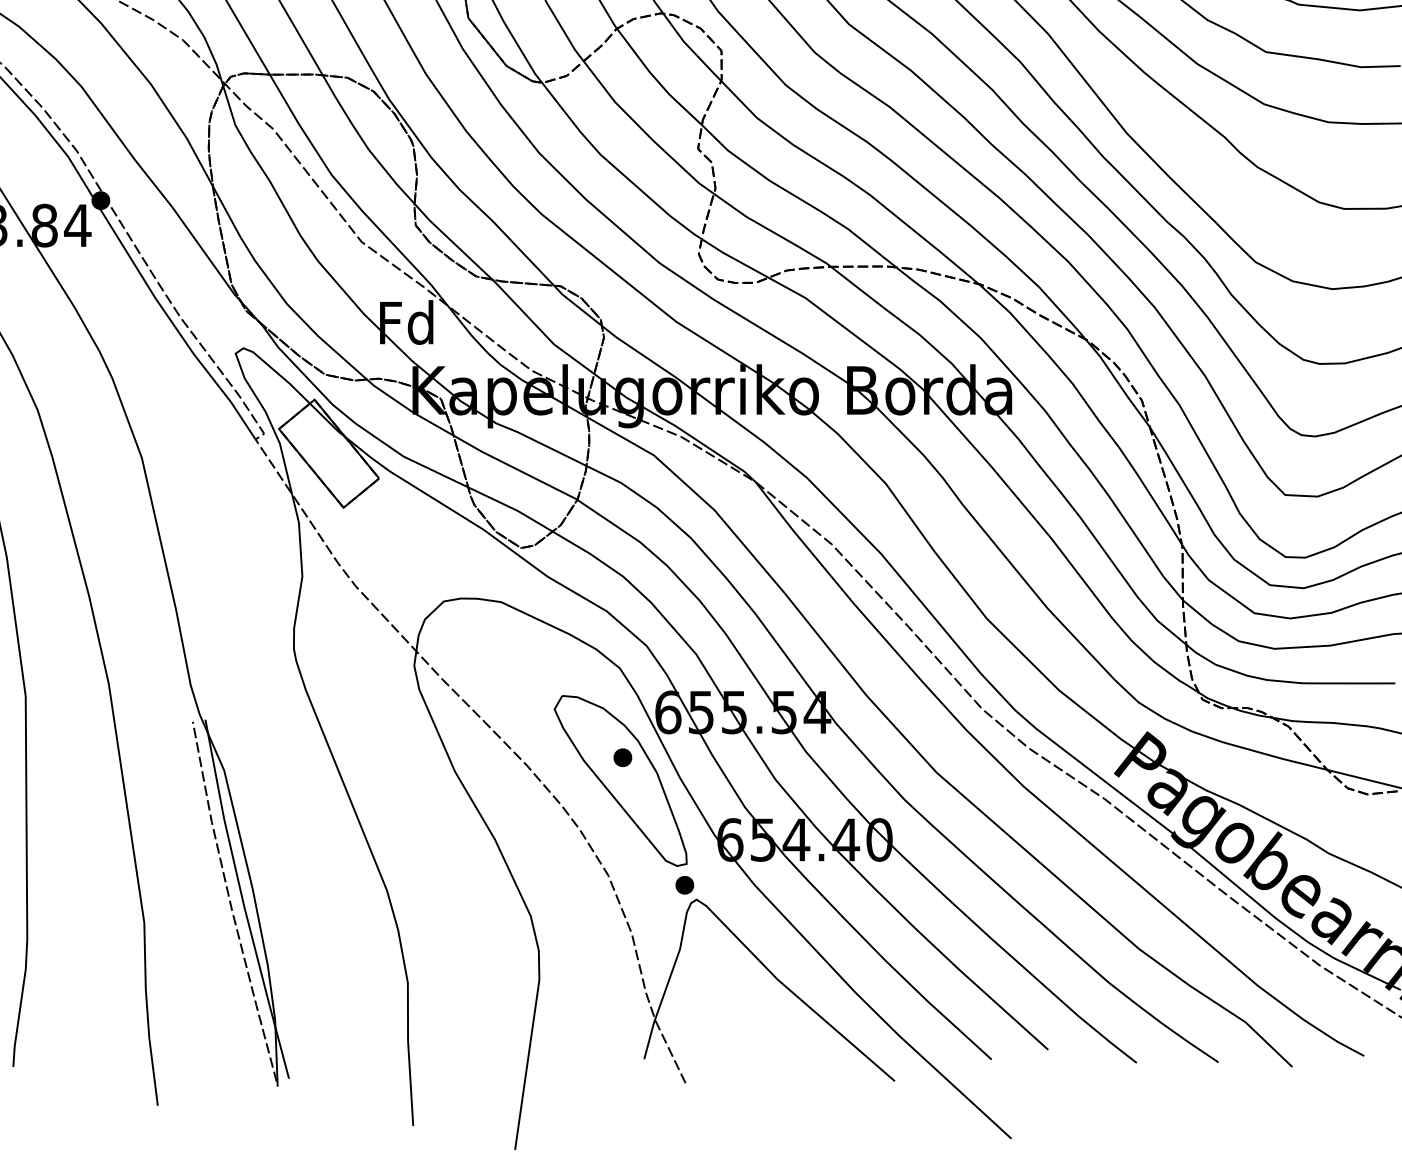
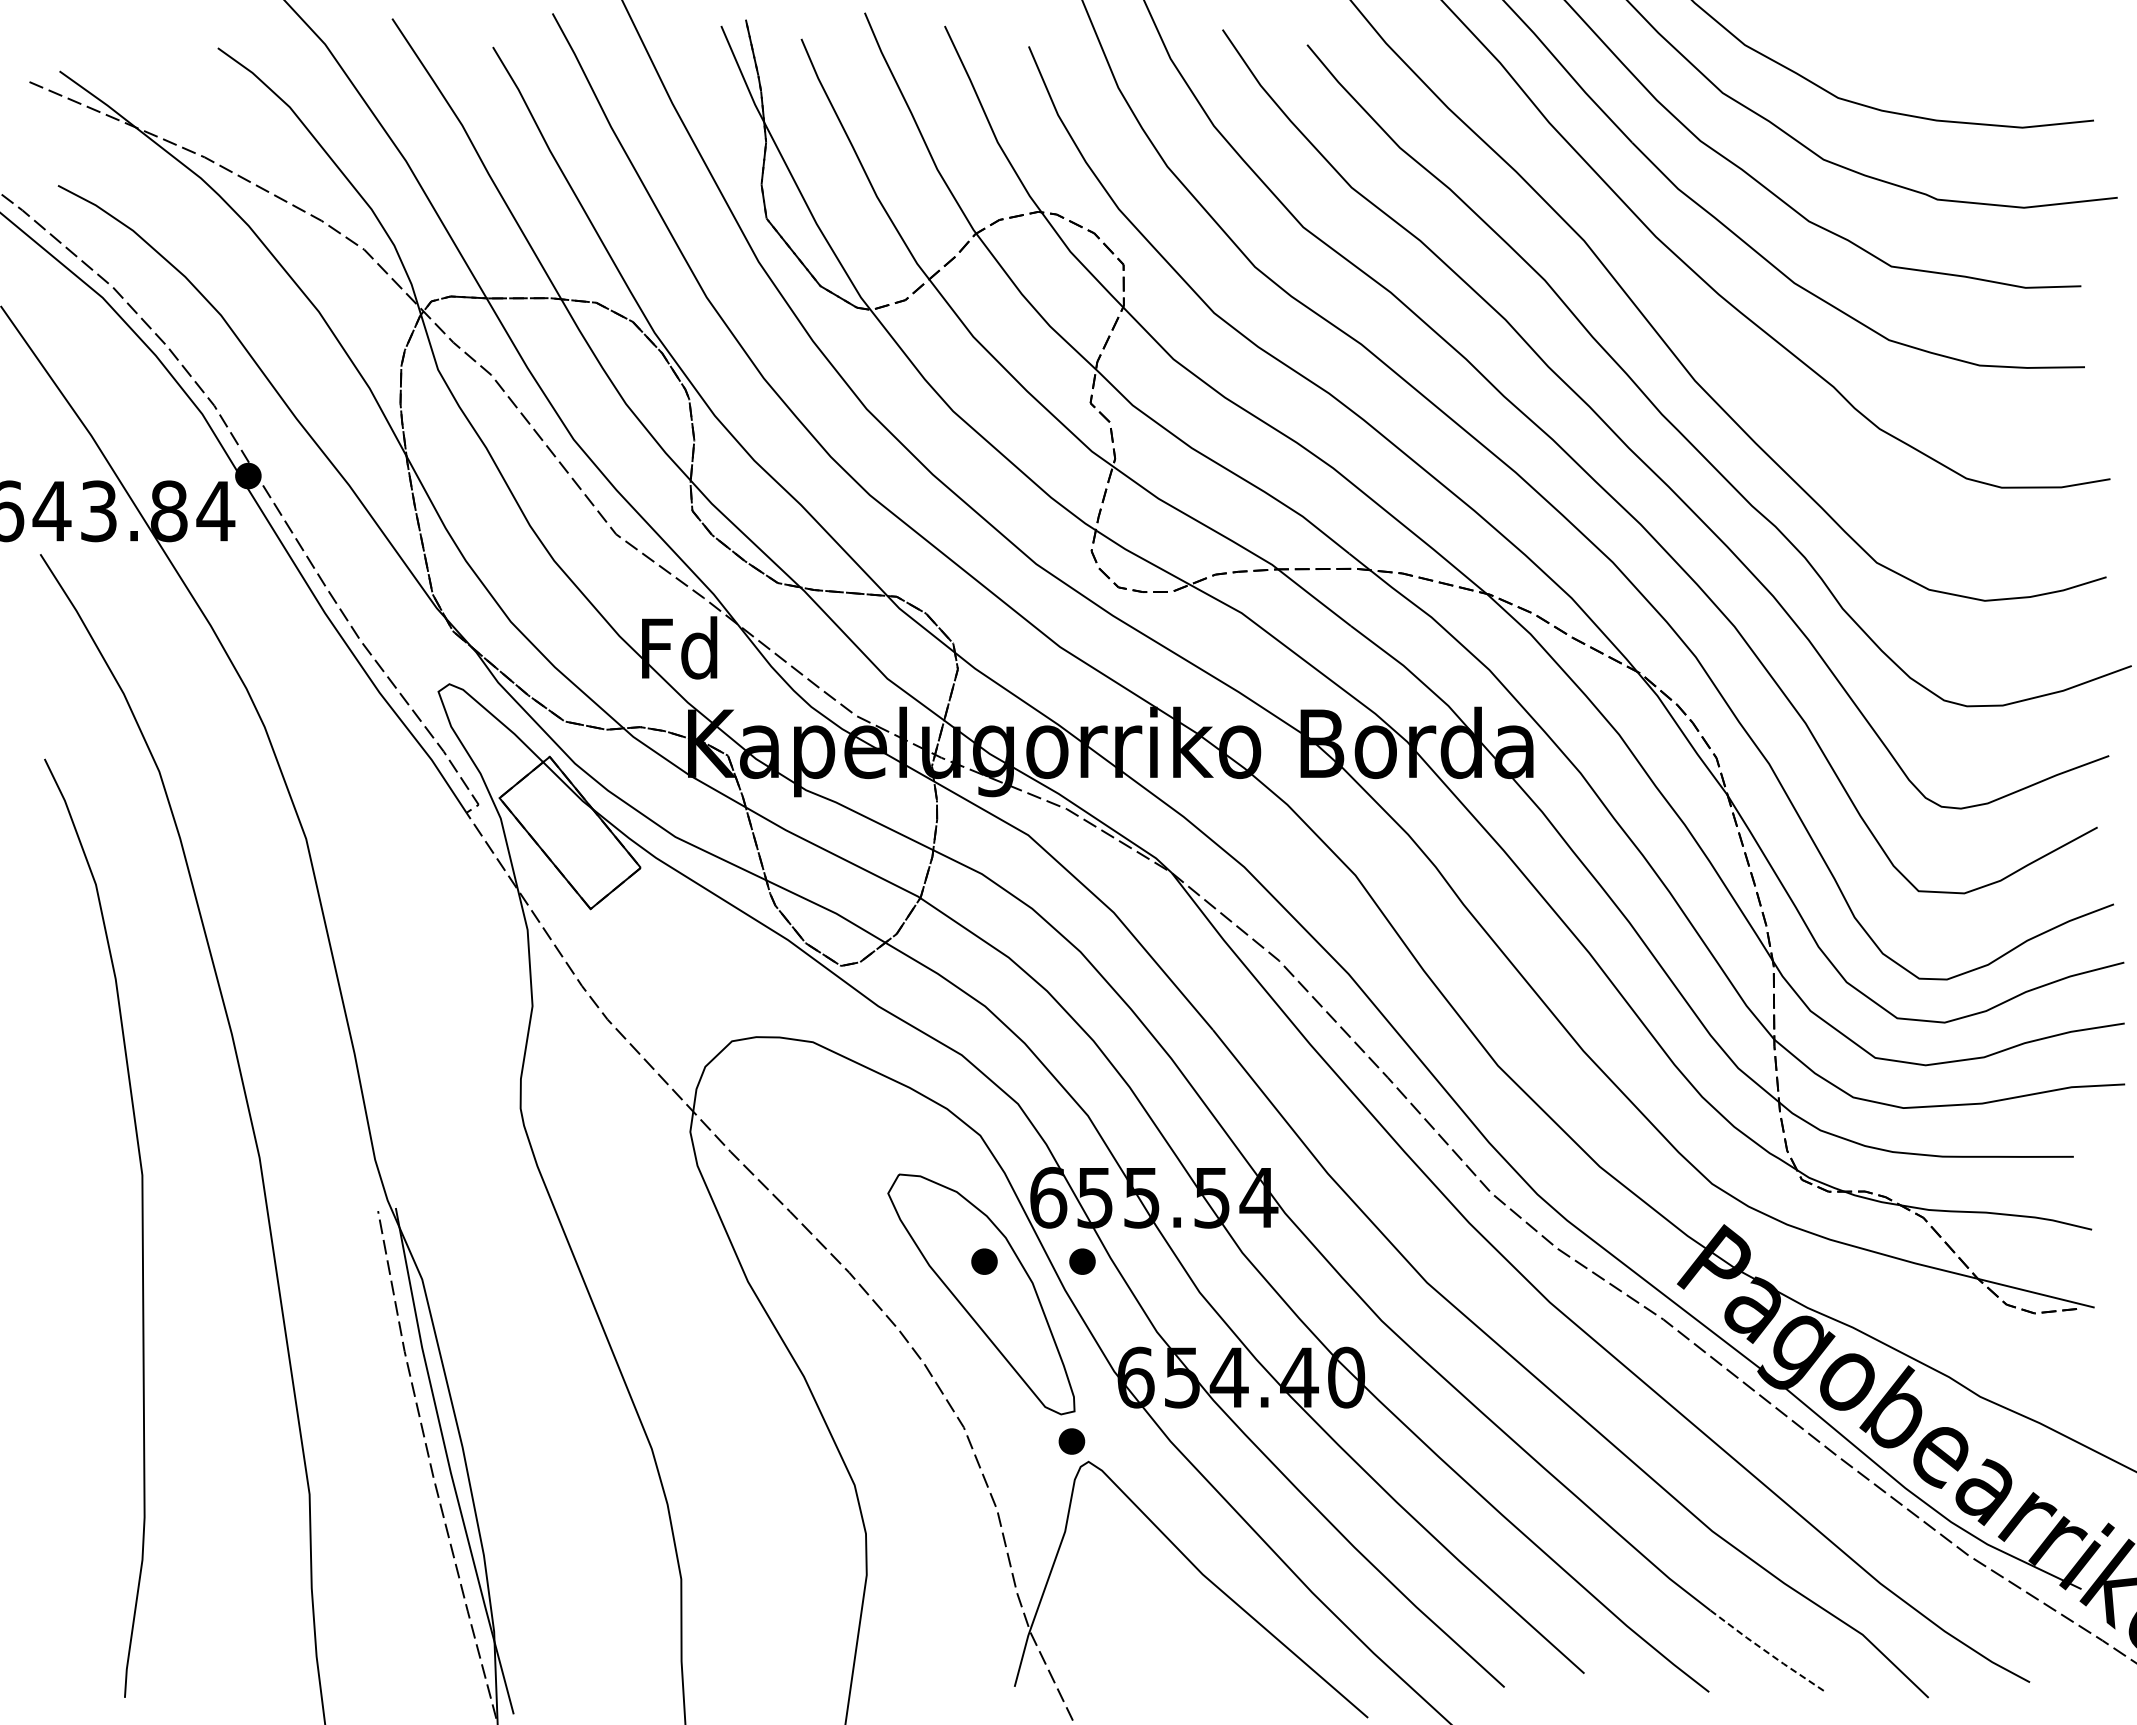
part: (692, 757) -> (1082, 1261), added
line: (1177, 1034) -> (1766, 1651), solid -> dashed

